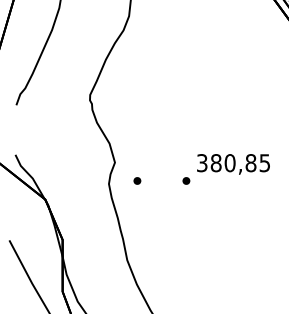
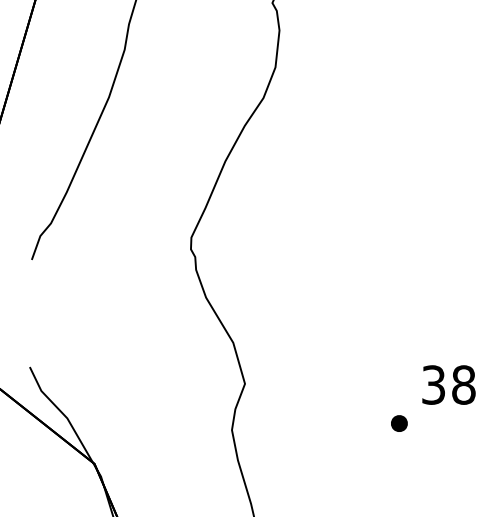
part: (137, 180) -> (293, 422), removed

